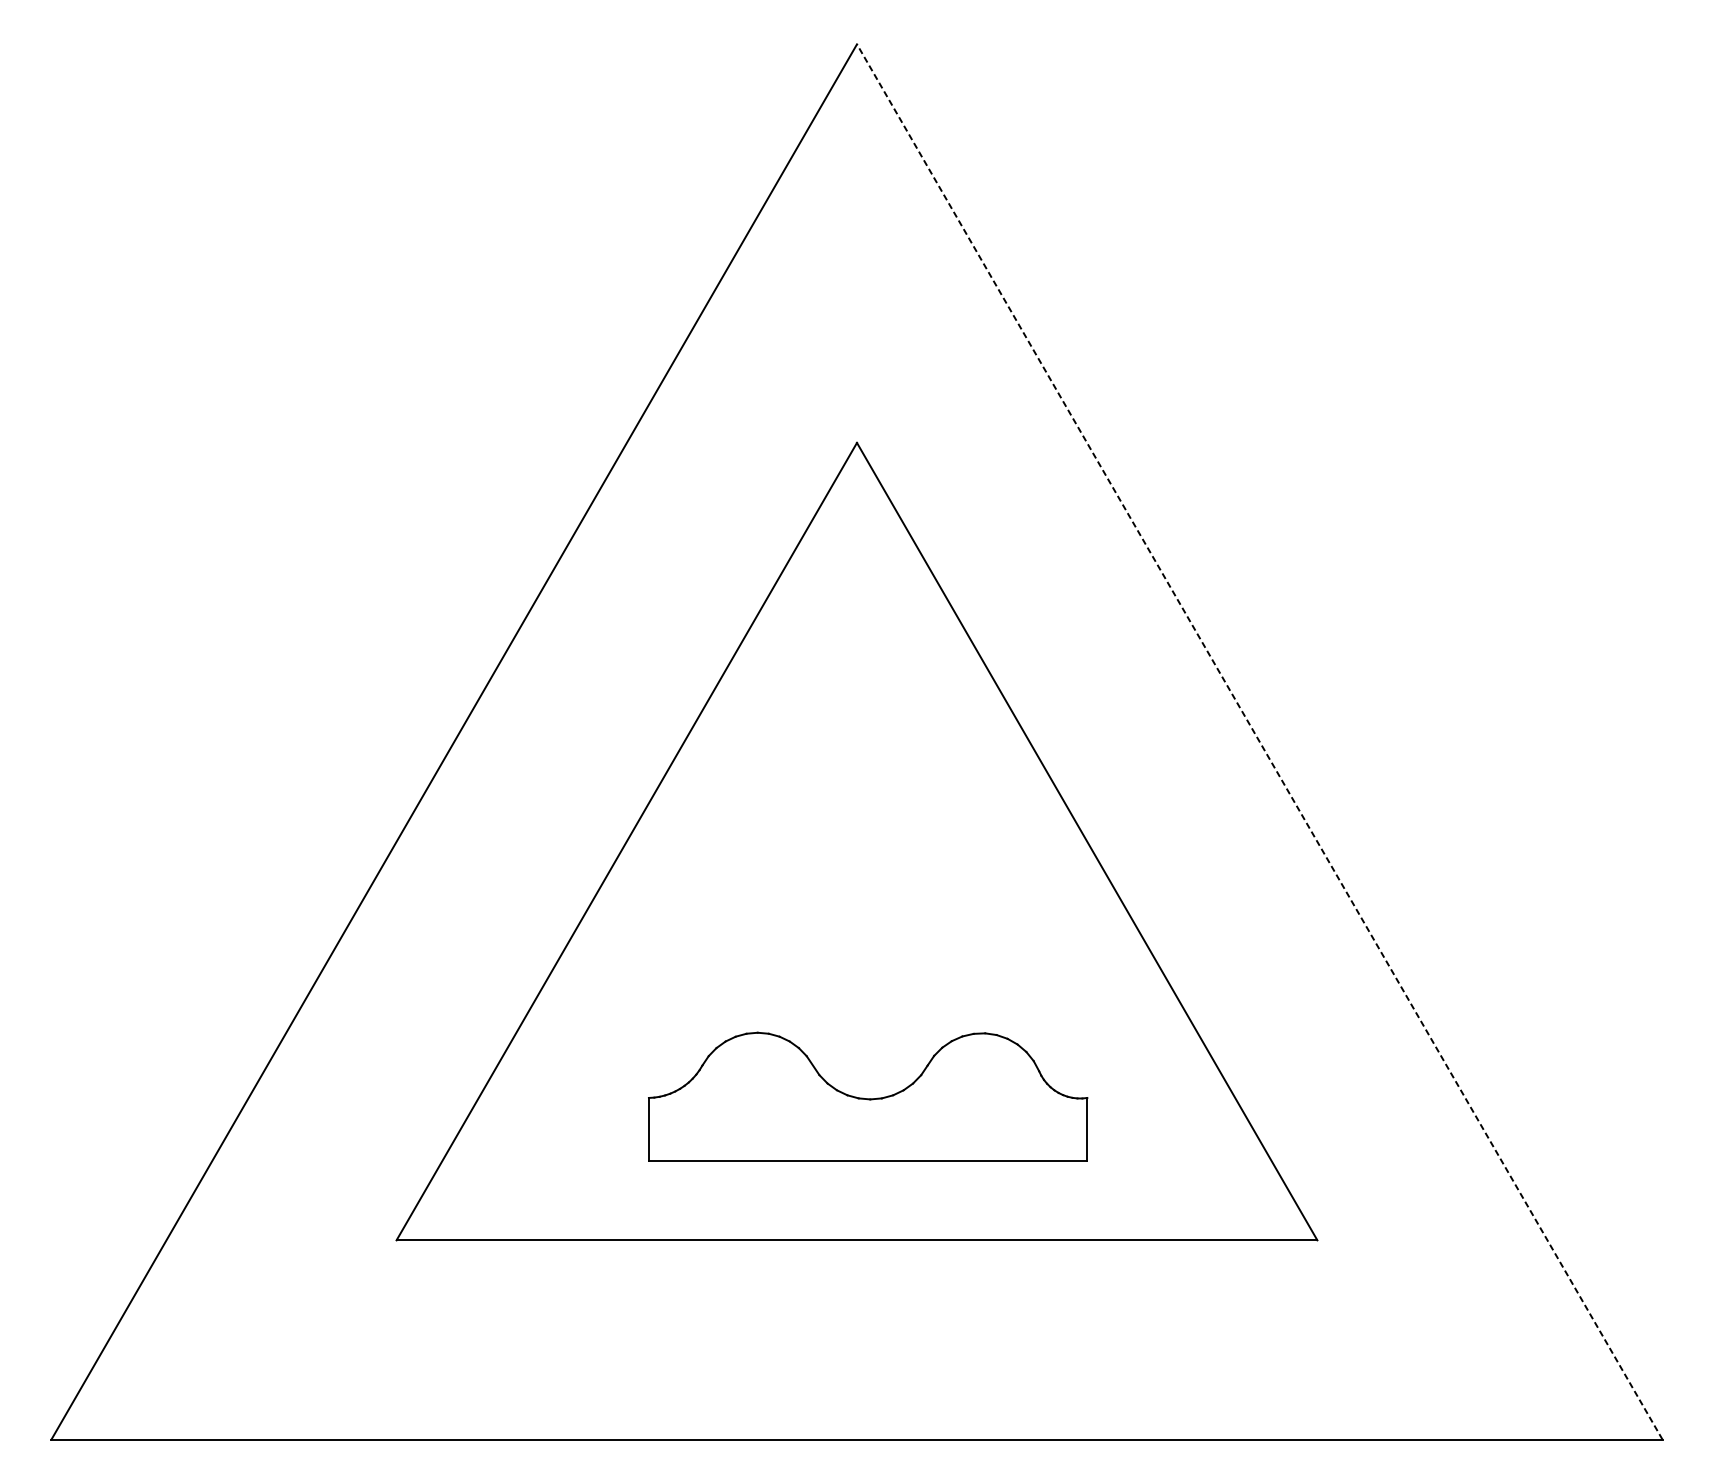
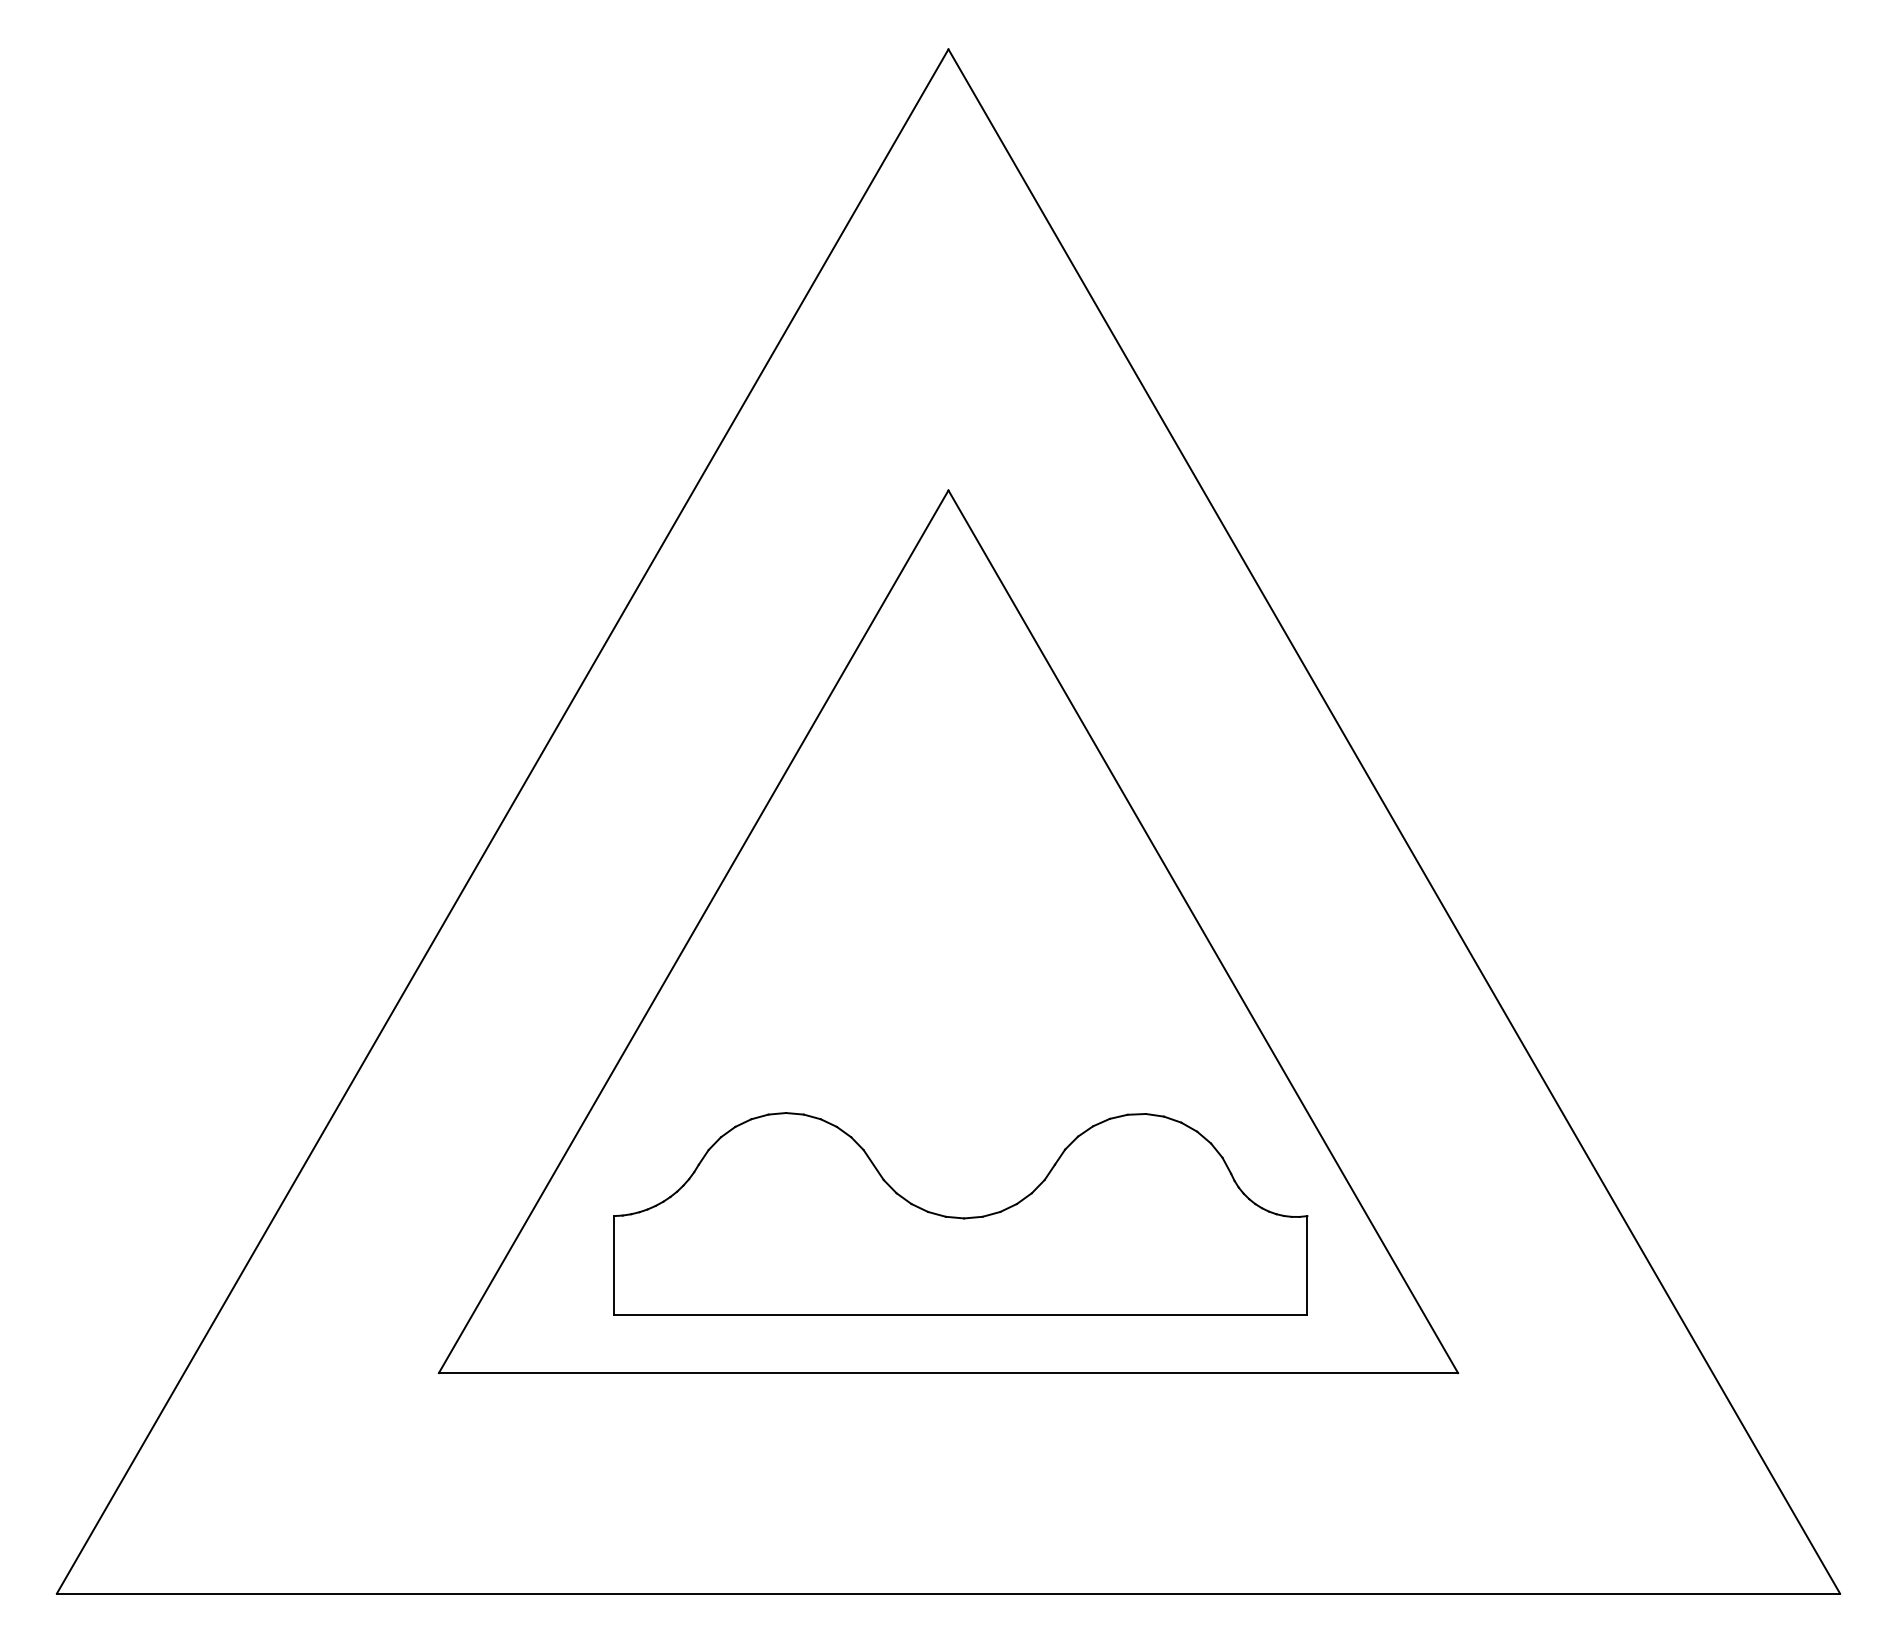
line: (1259, 742) -> (1394, 821), dashed -> solid
part: (867, 1096) -> (960, 1213), size x1.43

